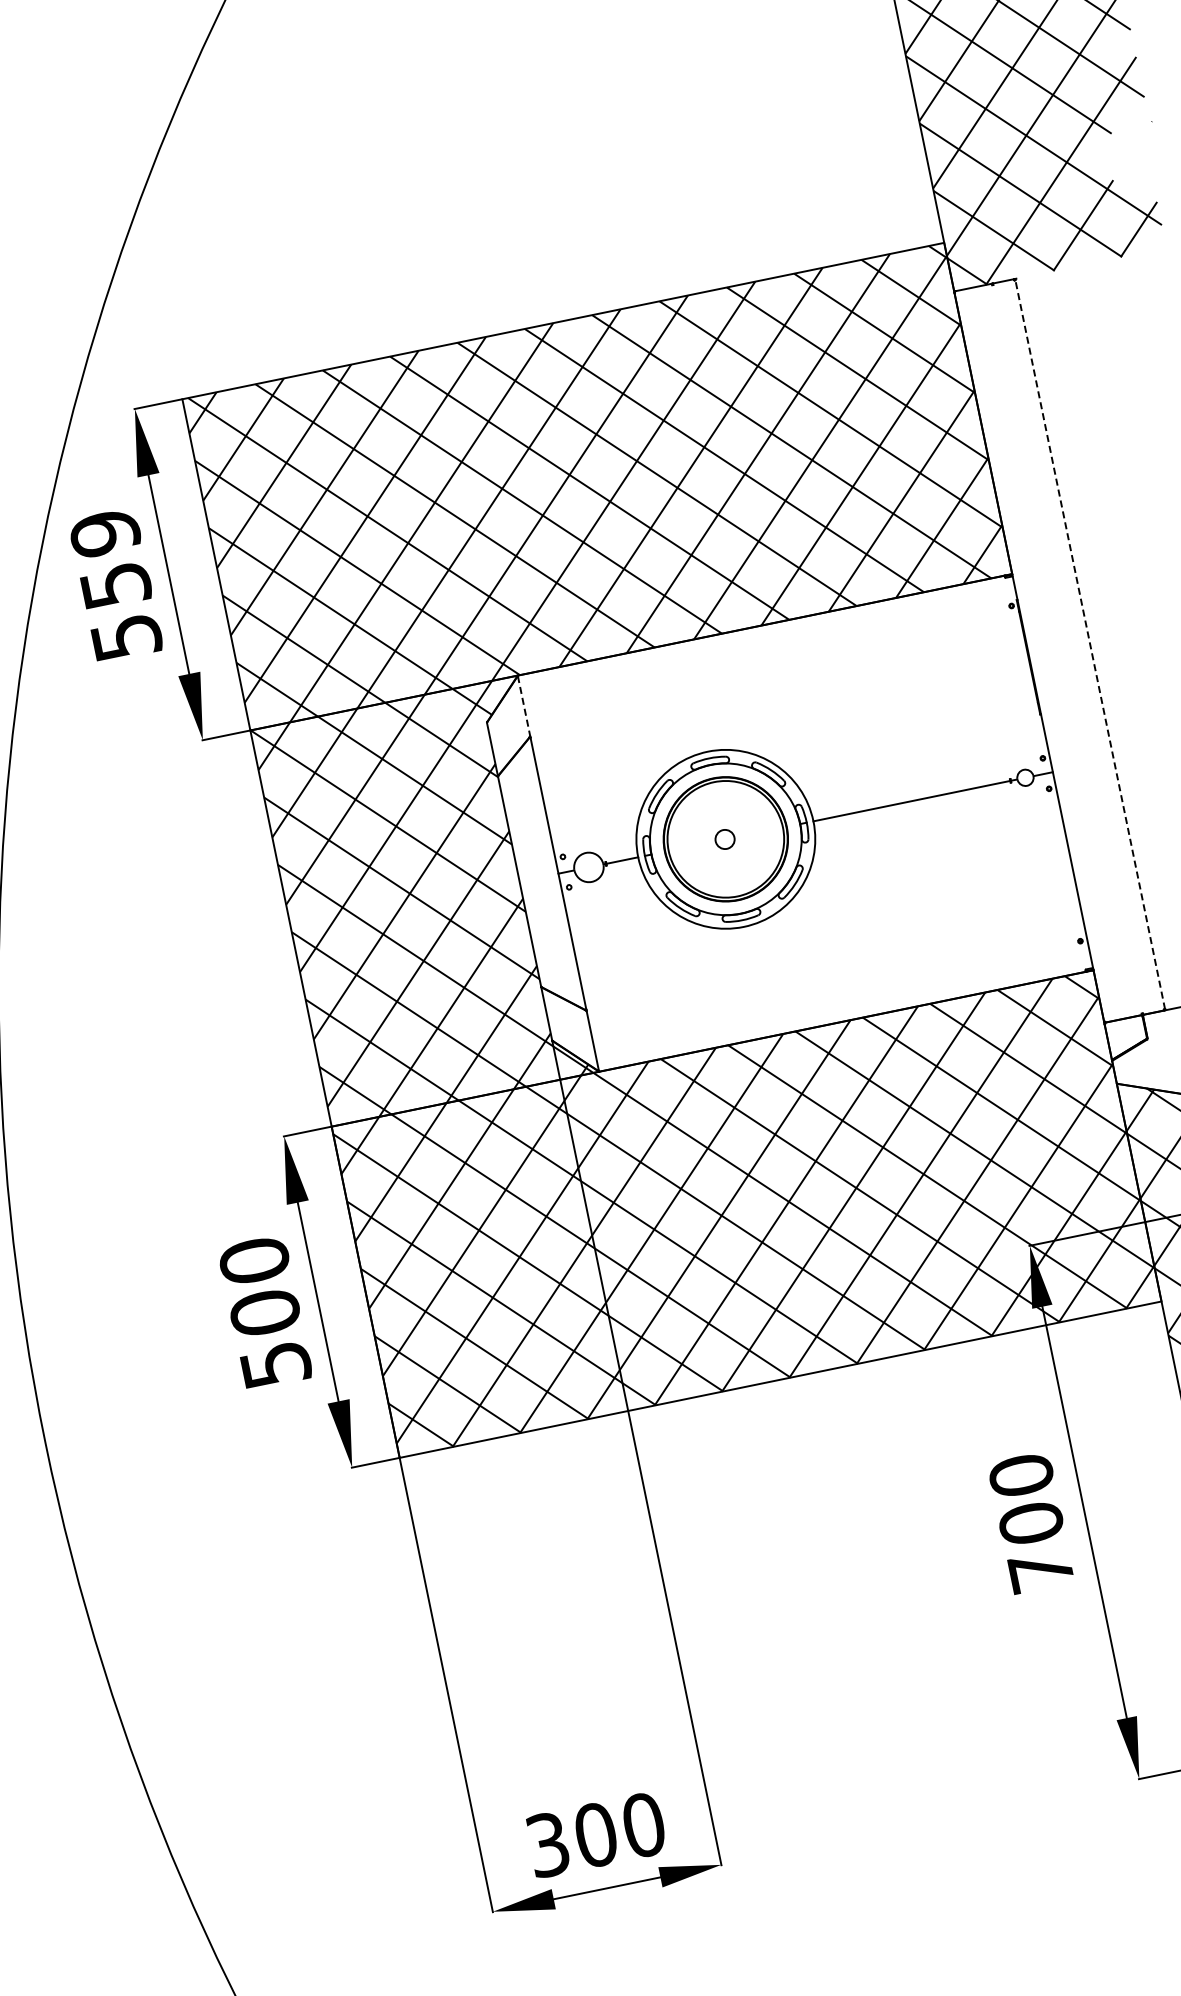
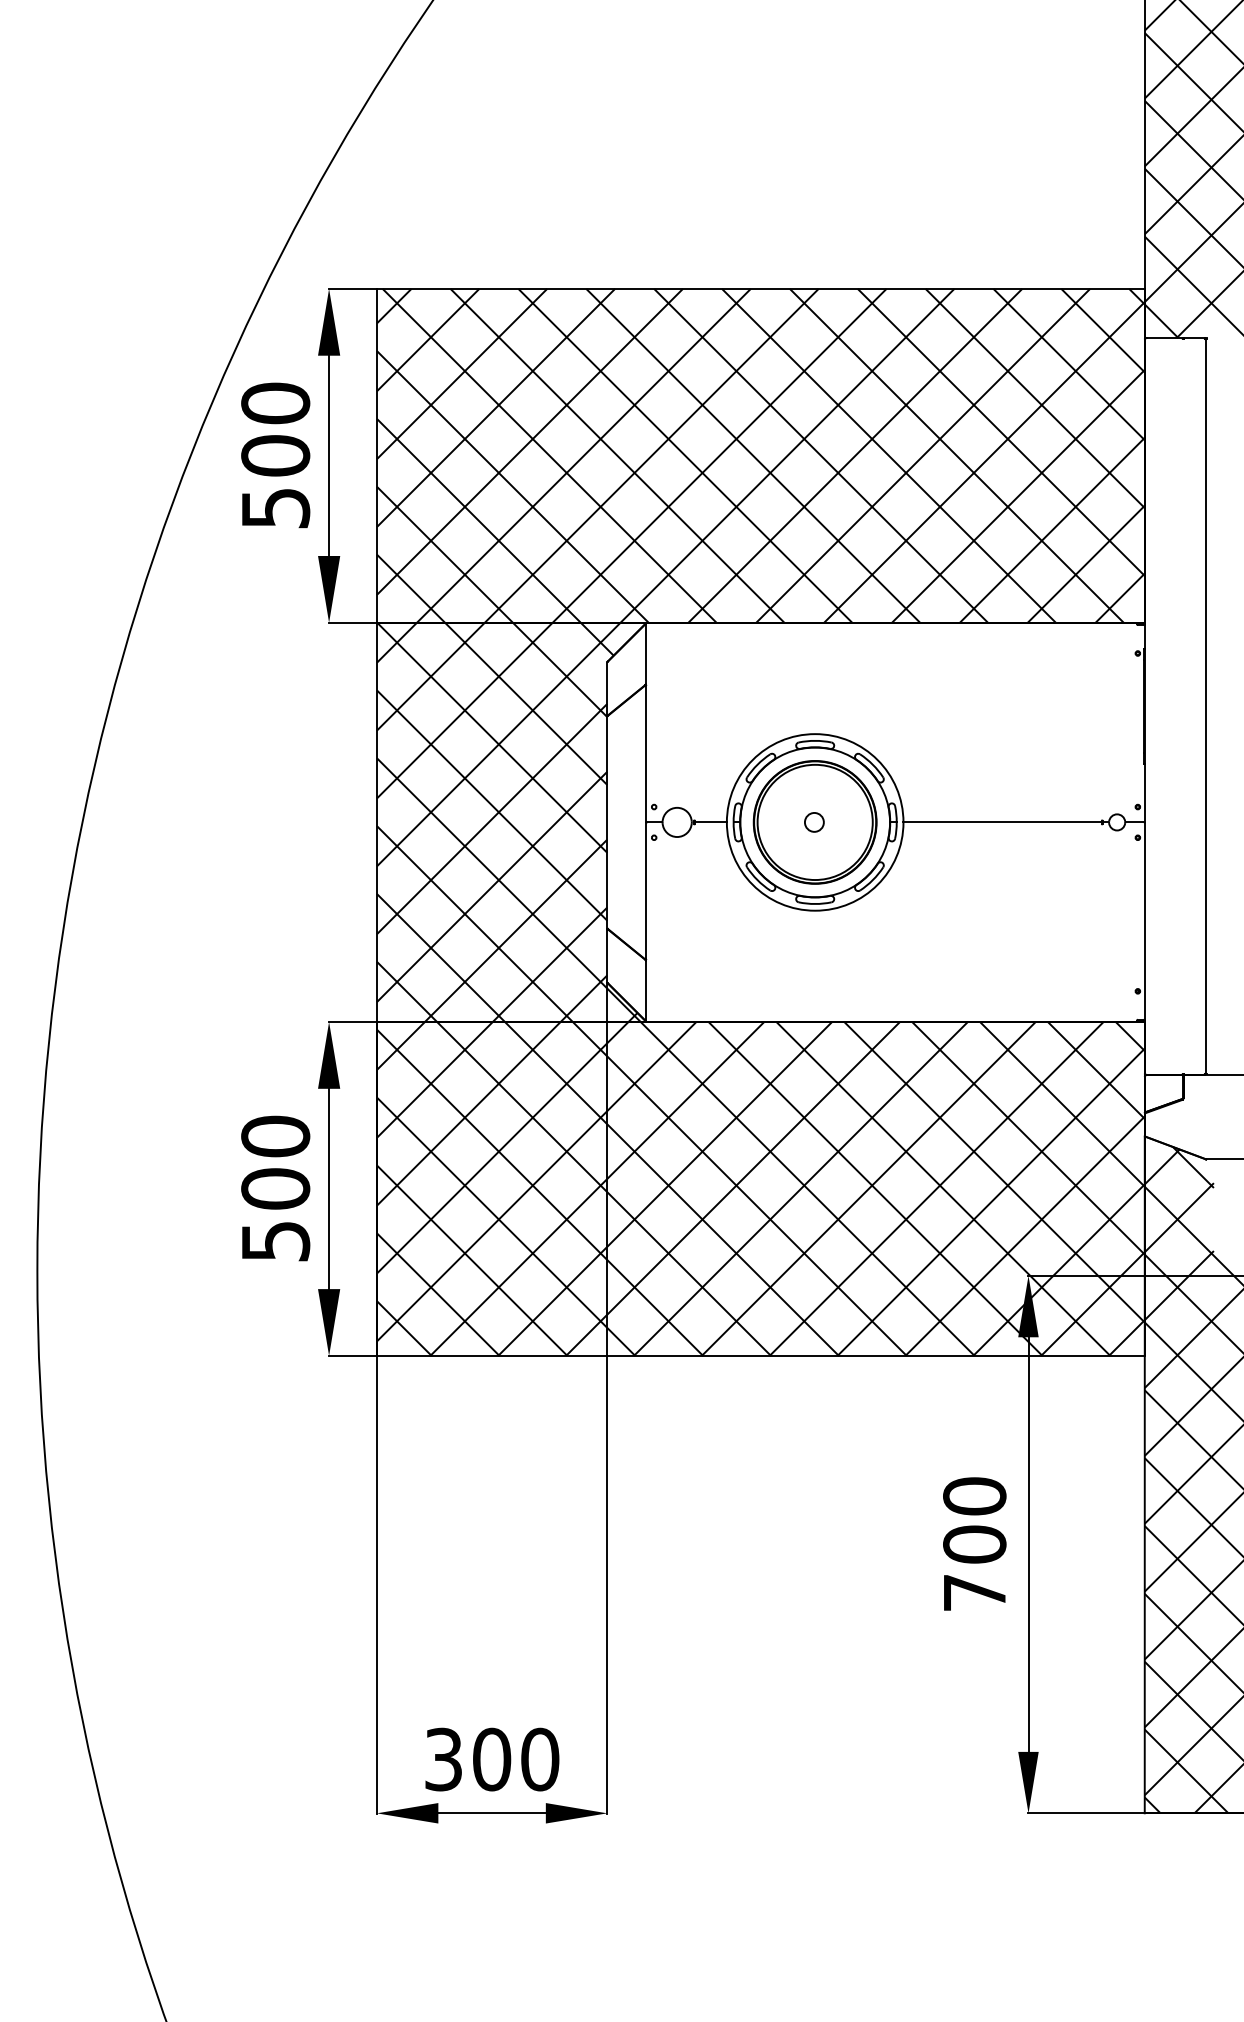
text: (110, 559) -> (275, 429), 559 -> 500
line: (1090, 644) -> (1206, 706), dashed -> solid
line: (524, 707) -> (646, 654), dashed -> solid

